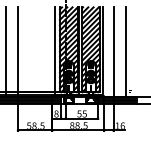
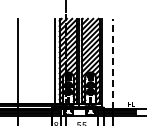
line: (5, 52) -> (5, 64), removed
line: (113, 52) -> (113, 64), solid -> dashed
line: (126, 52) -> (126, 64), removed

